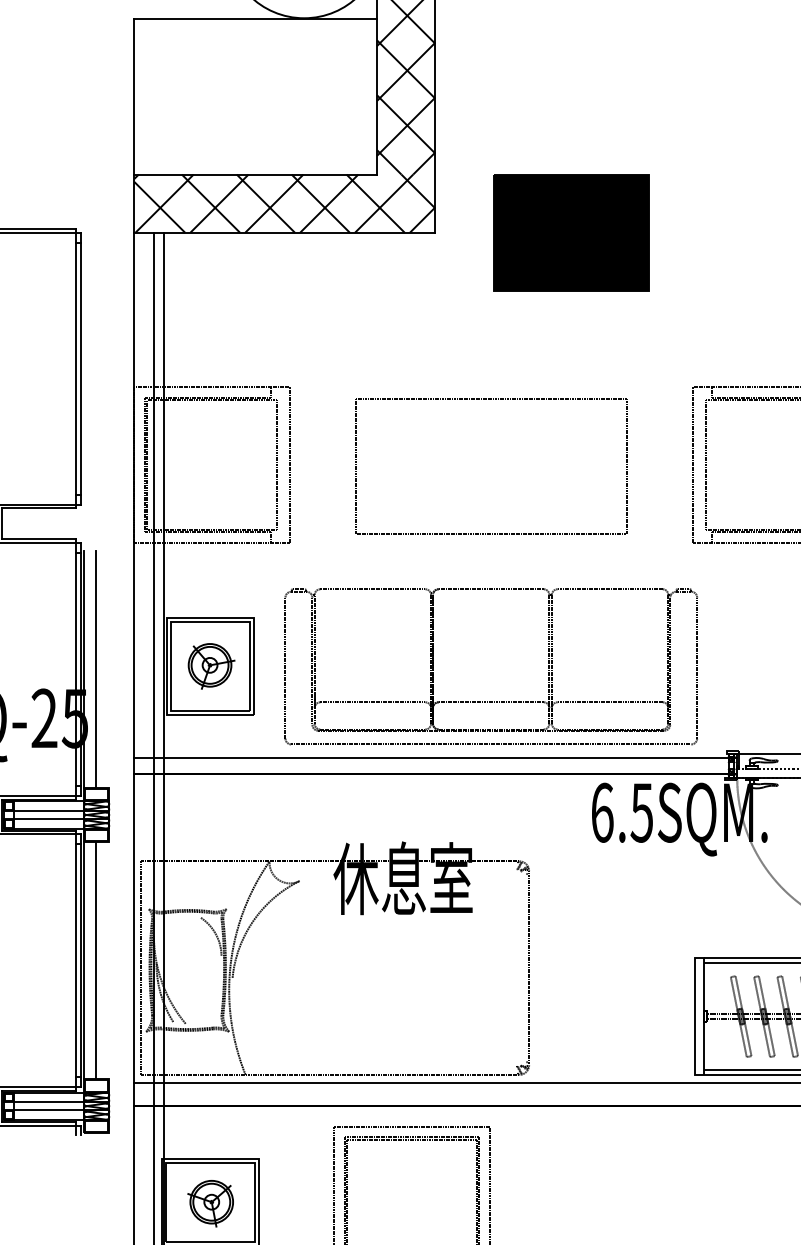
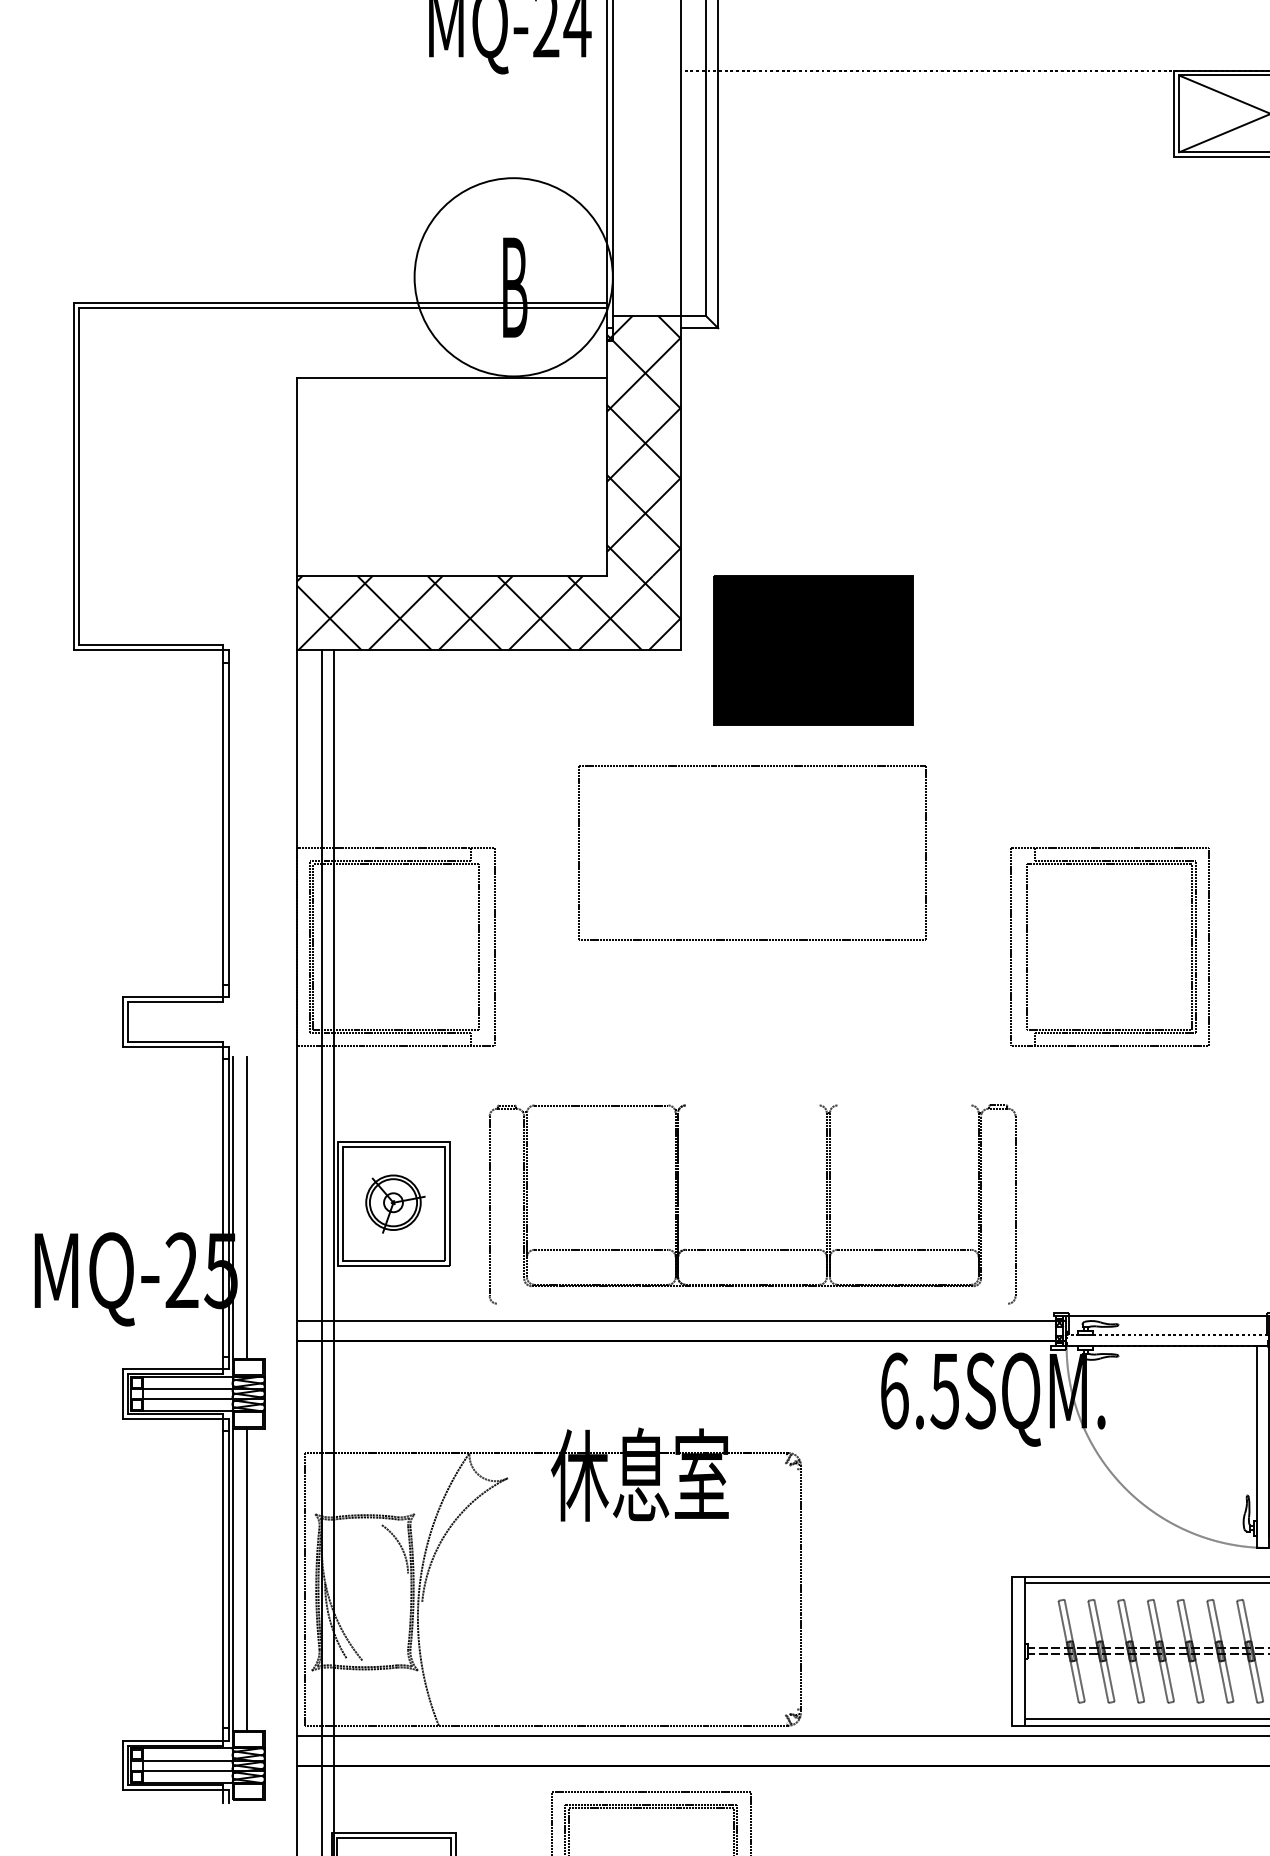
part: (571, 232) -> (813, 650), moved
part: (491, 398) -> (752, 766), moved
line: (491, 589) -> (752, 1105), removed
line: (610, 589) -> (904, 1105), removed
line: (491, 744) -> (752, 1303), removed

